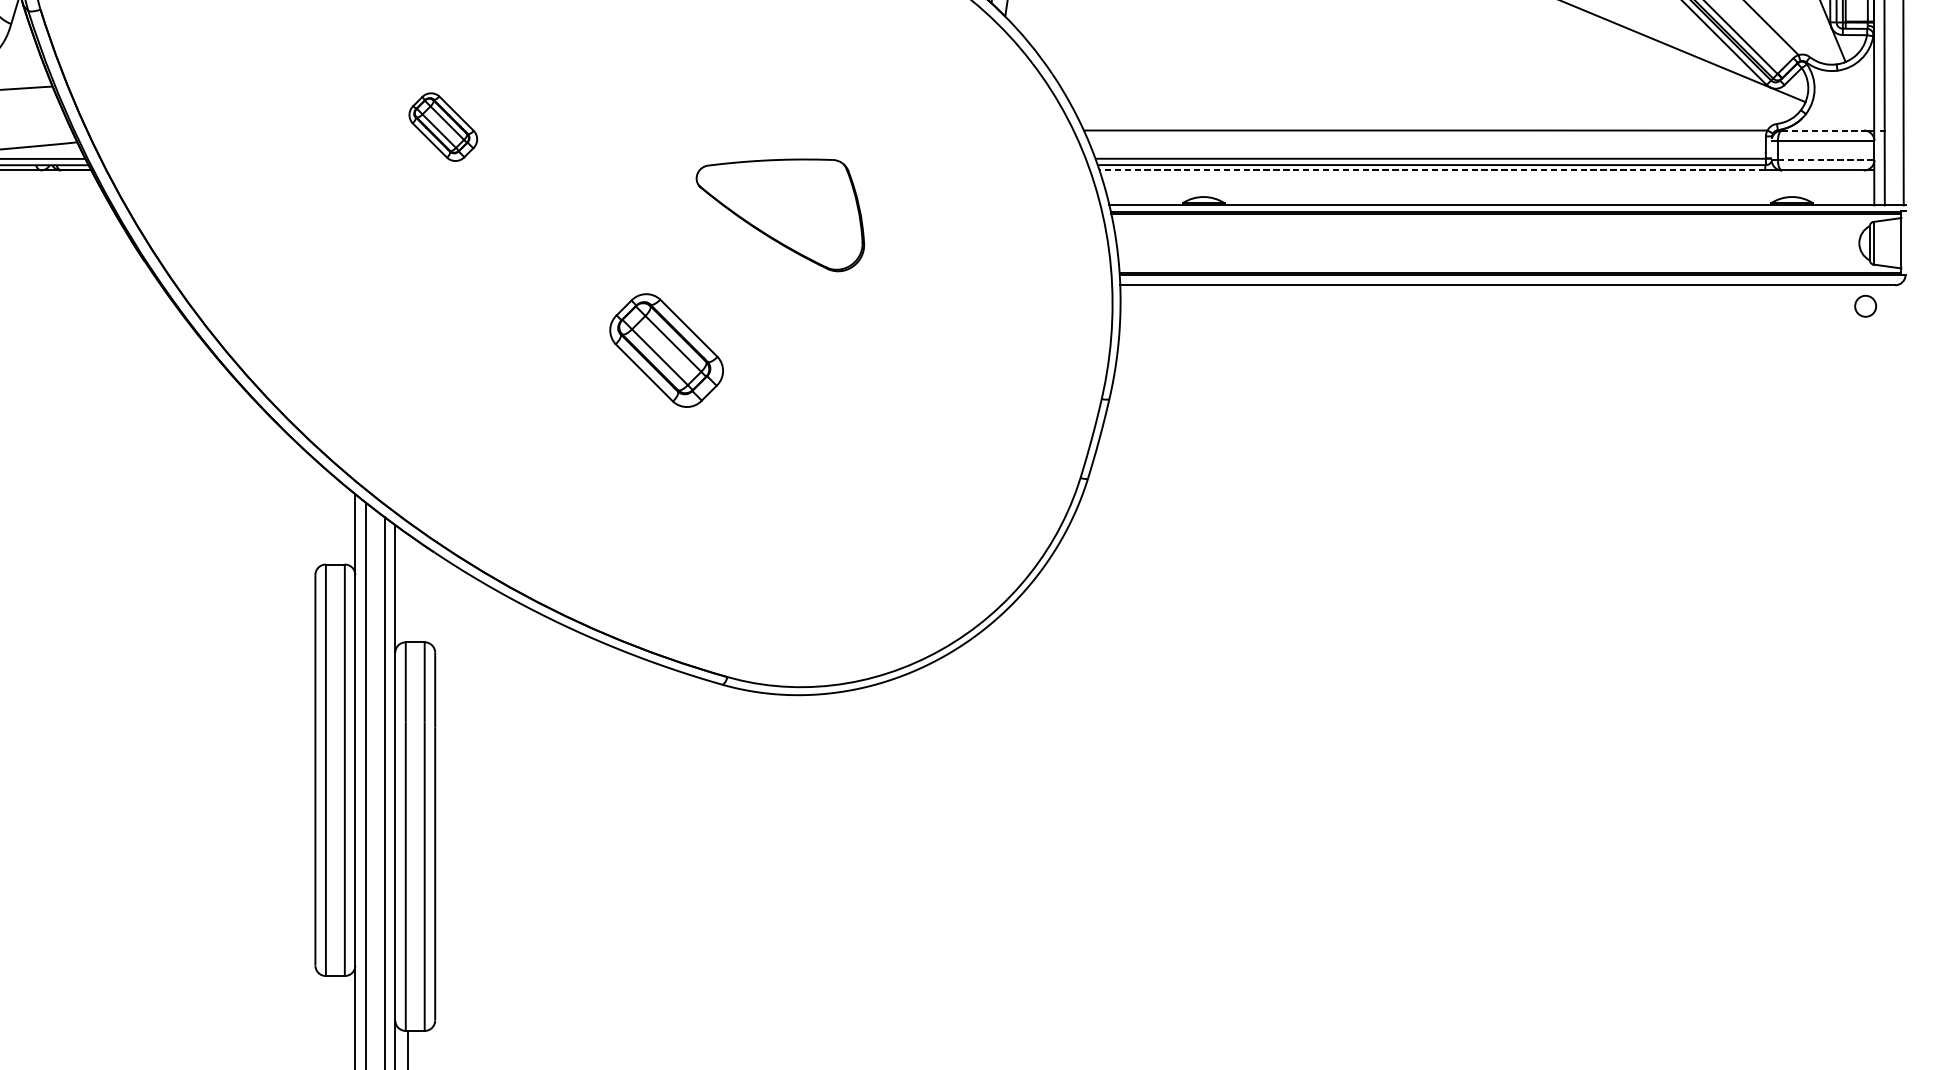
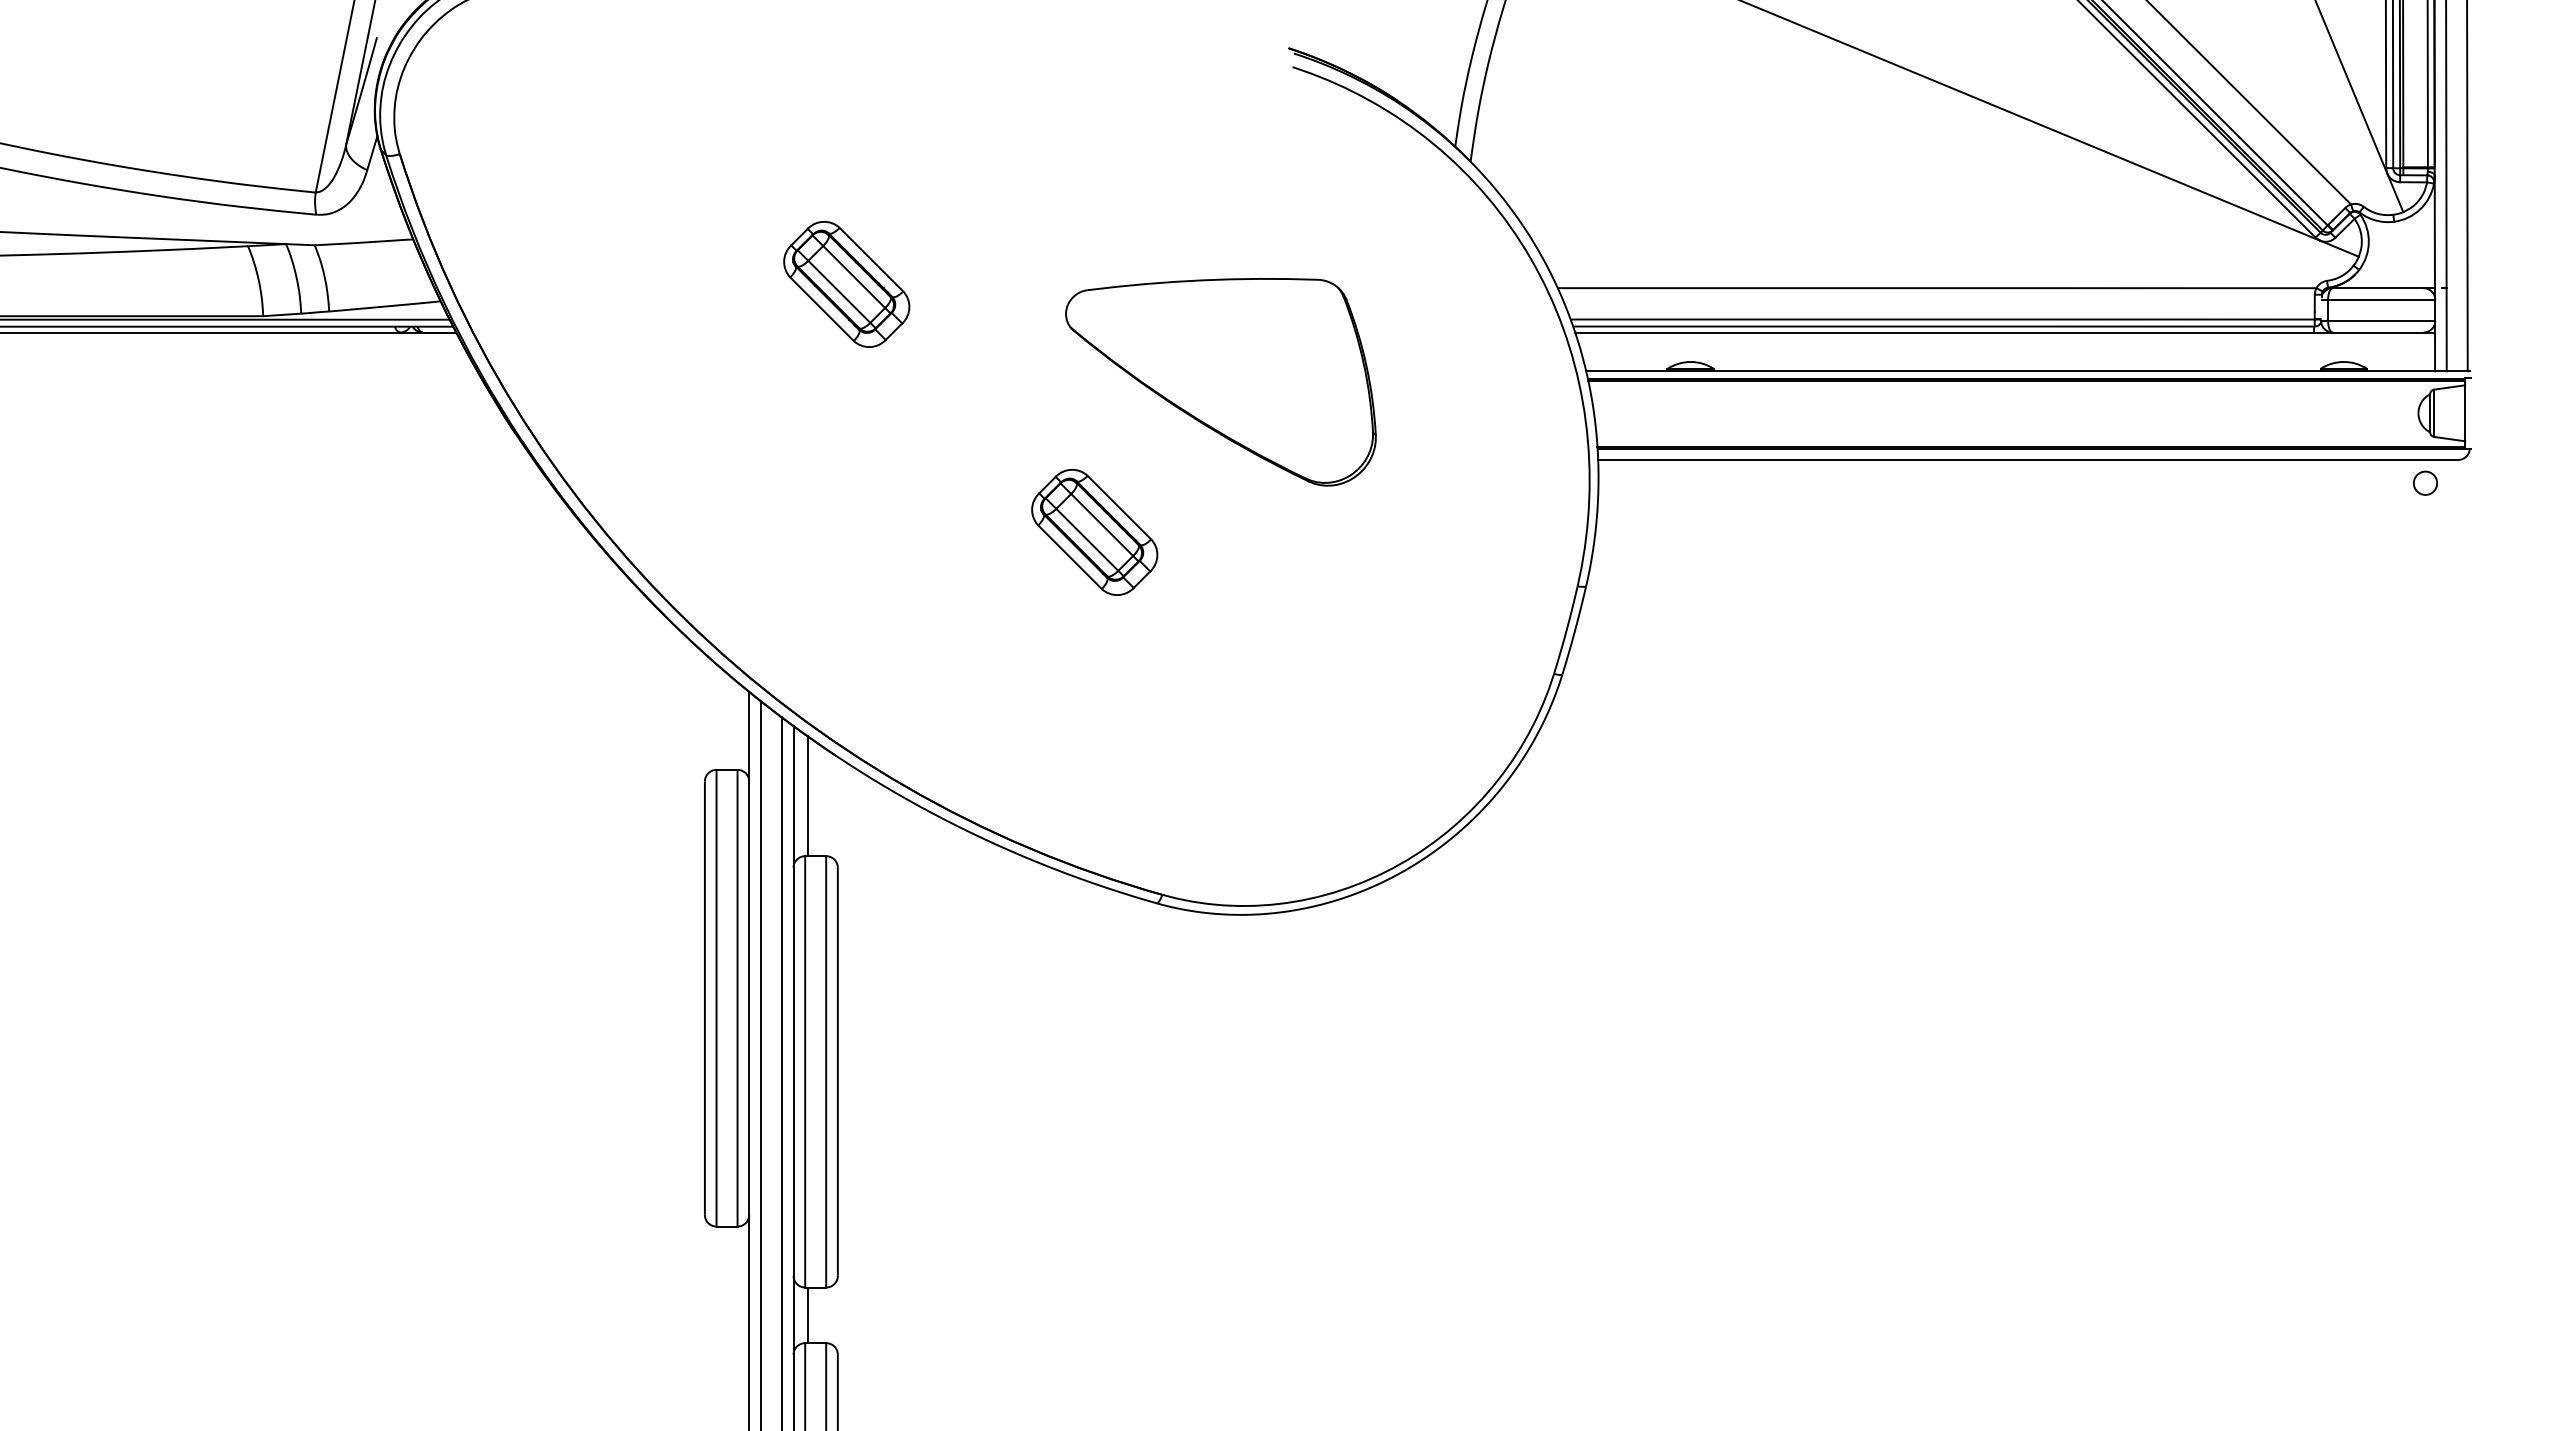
part: (443, 127) -> (846, 284), size x1.67
line: (1823, 130) -> (2378, 288), dashed -> solid
line: (1826, 159) -> (2381, 320), dashed -> solid
line: (1432, 170) -> (1944, 332), dashed -> solid
part: (779, 215) -> (1220, 382), size x1.67
line: (407, 588) -> (807, 796), added

